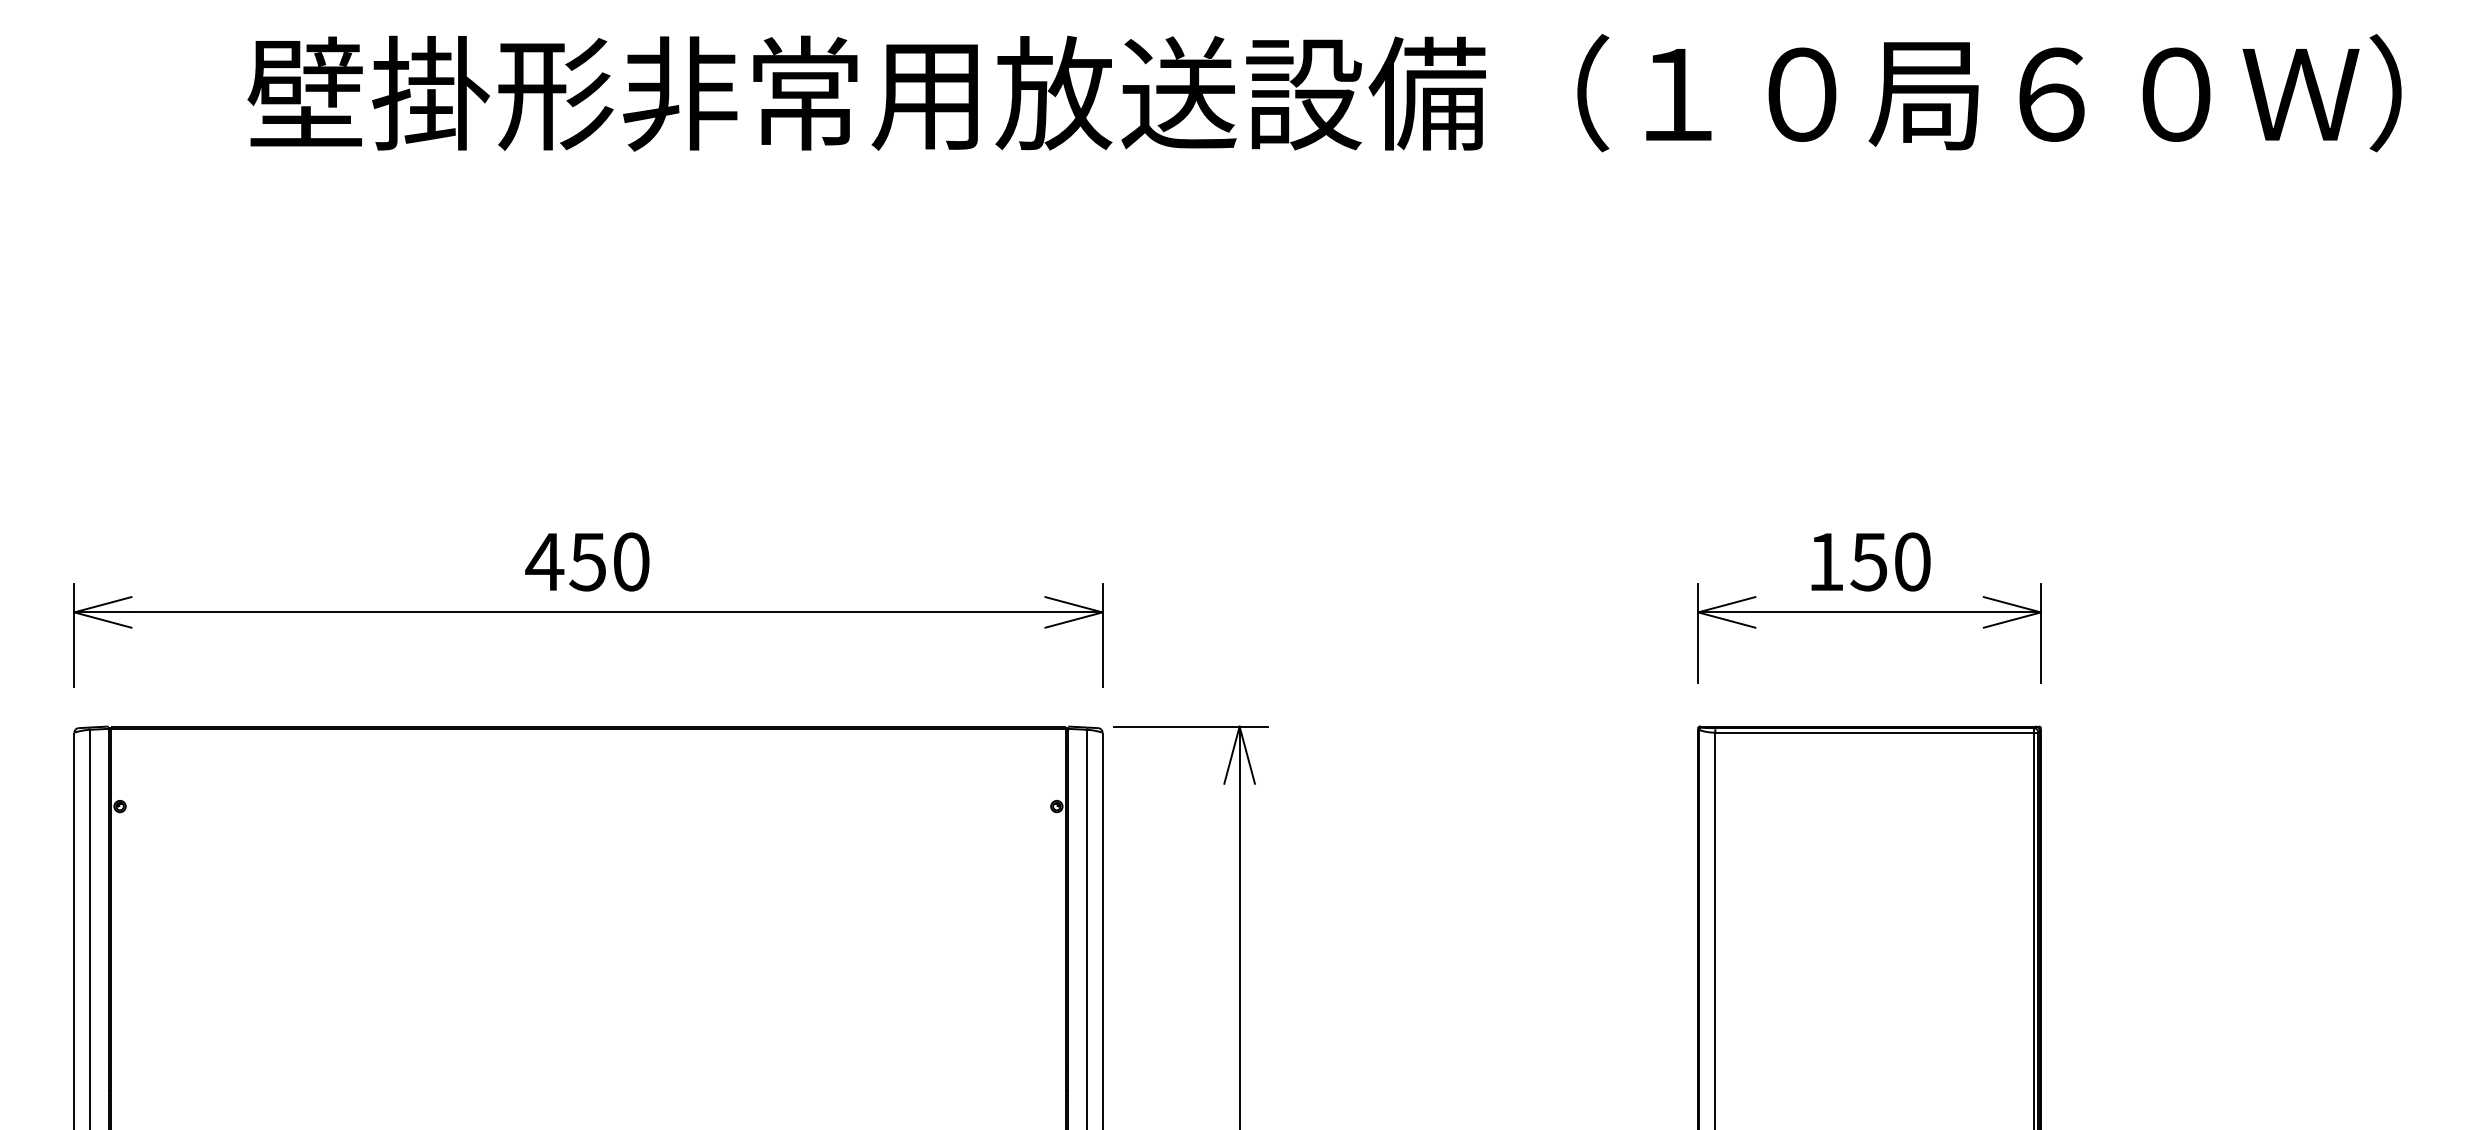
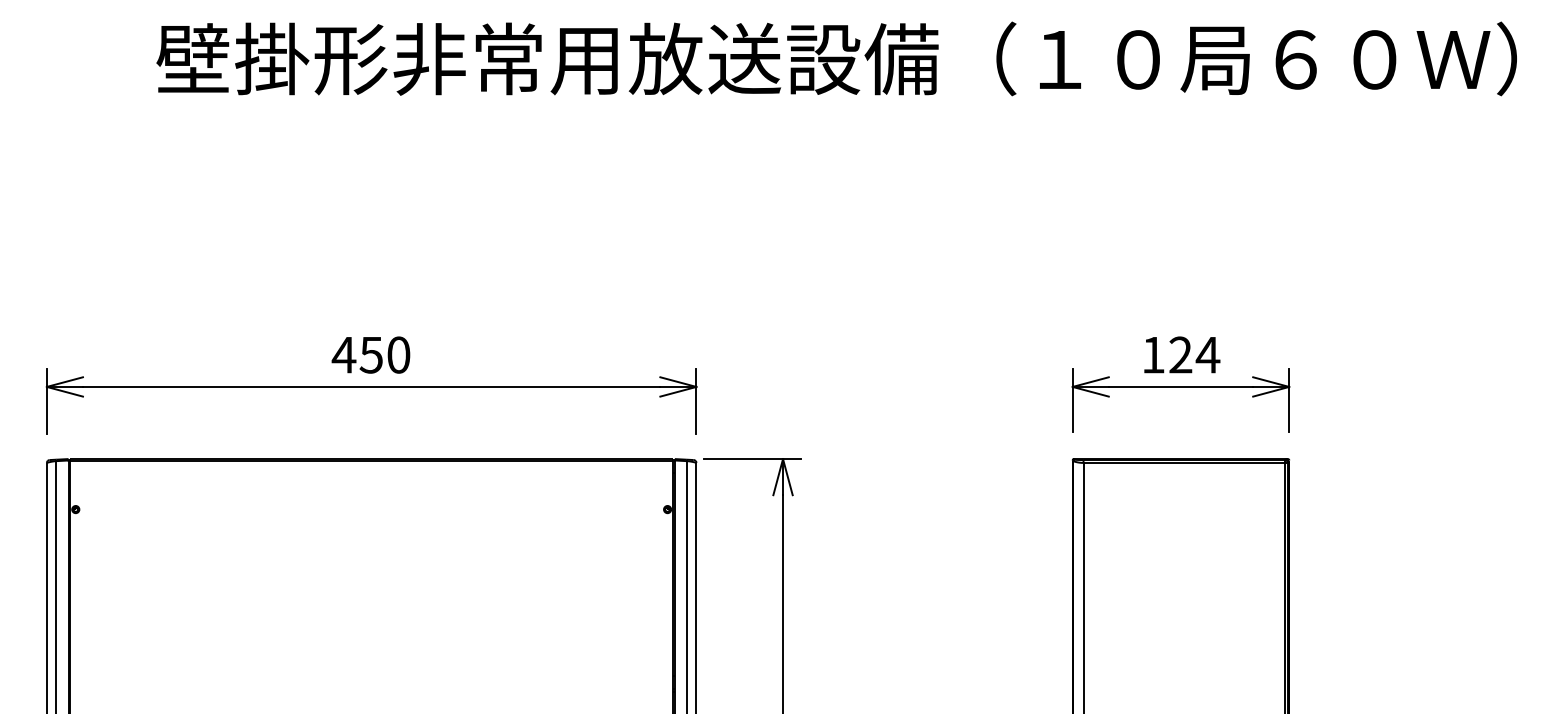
text: (1890, 561) -> (1194, 354), 150 -> 124

